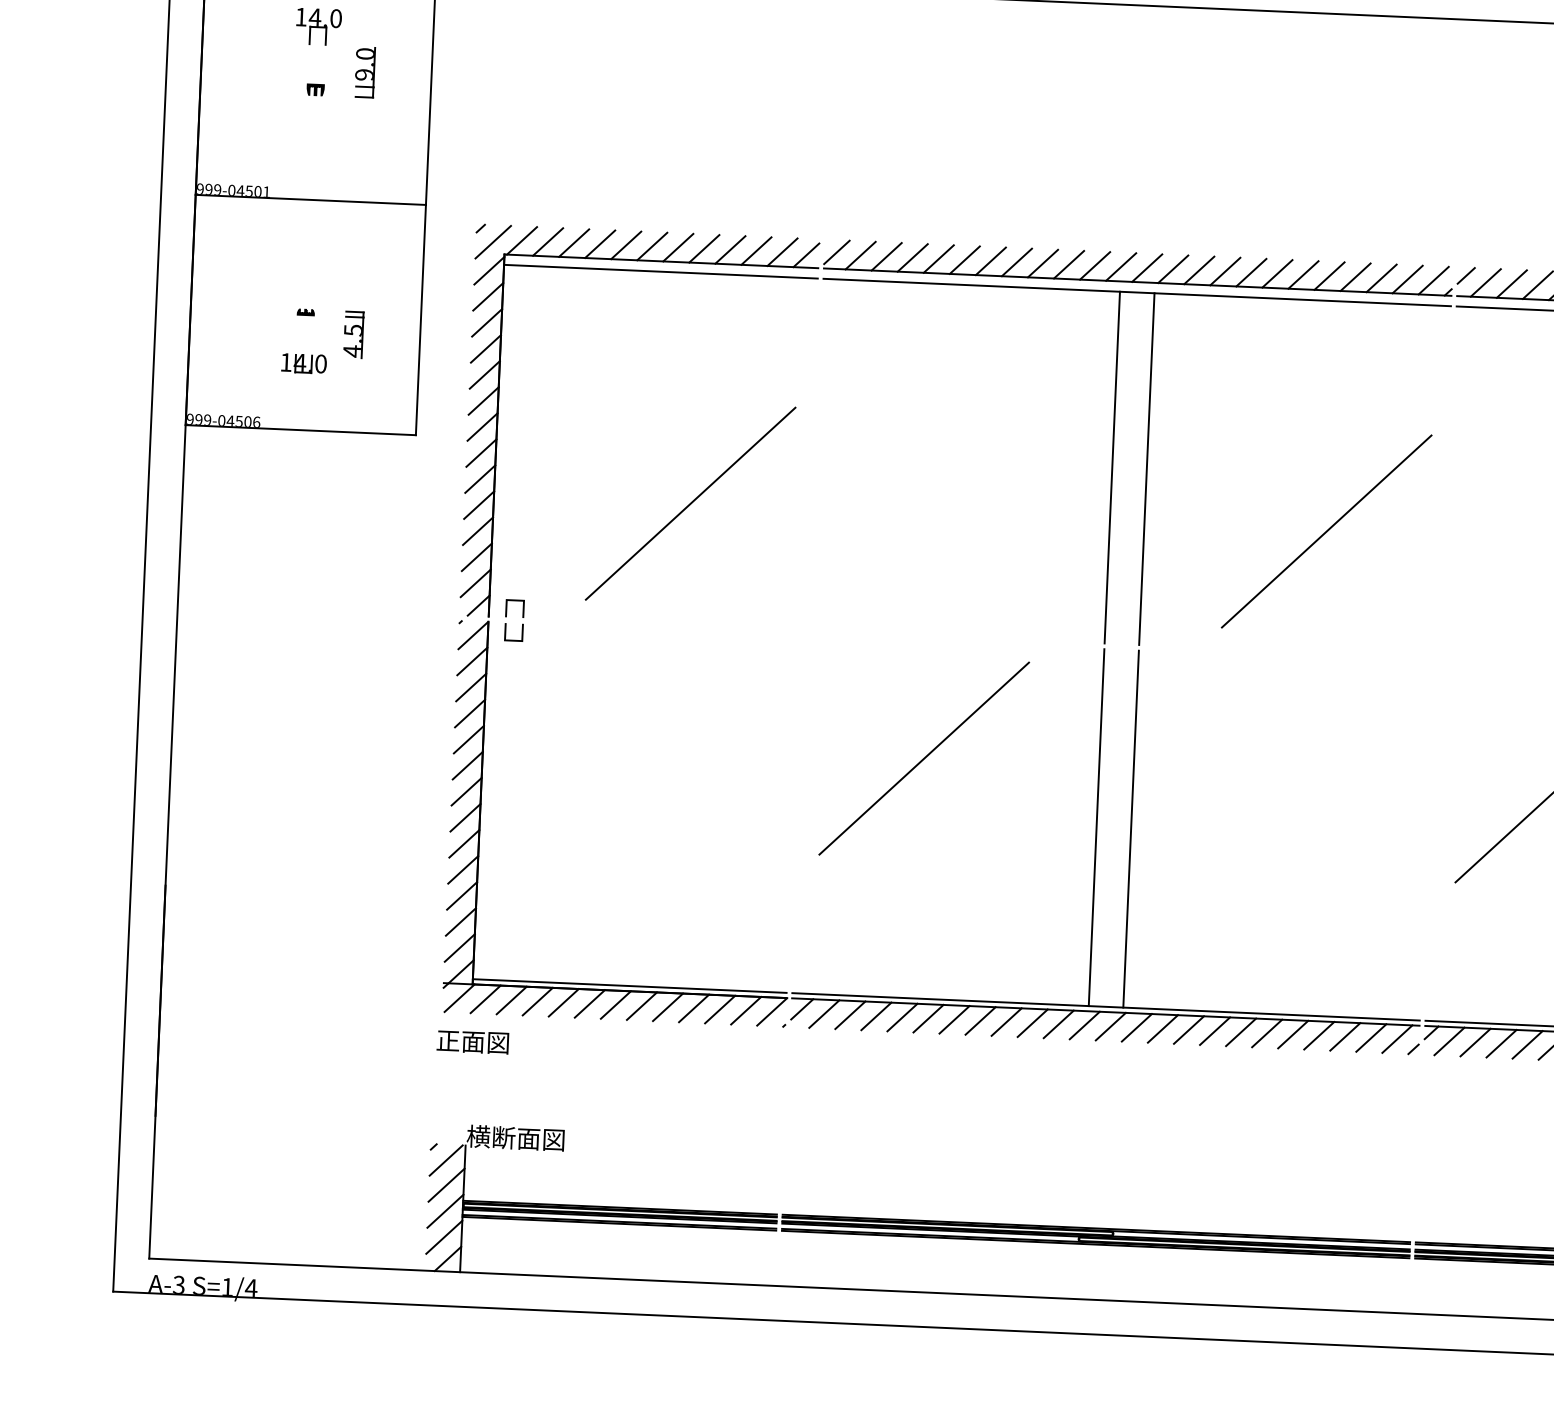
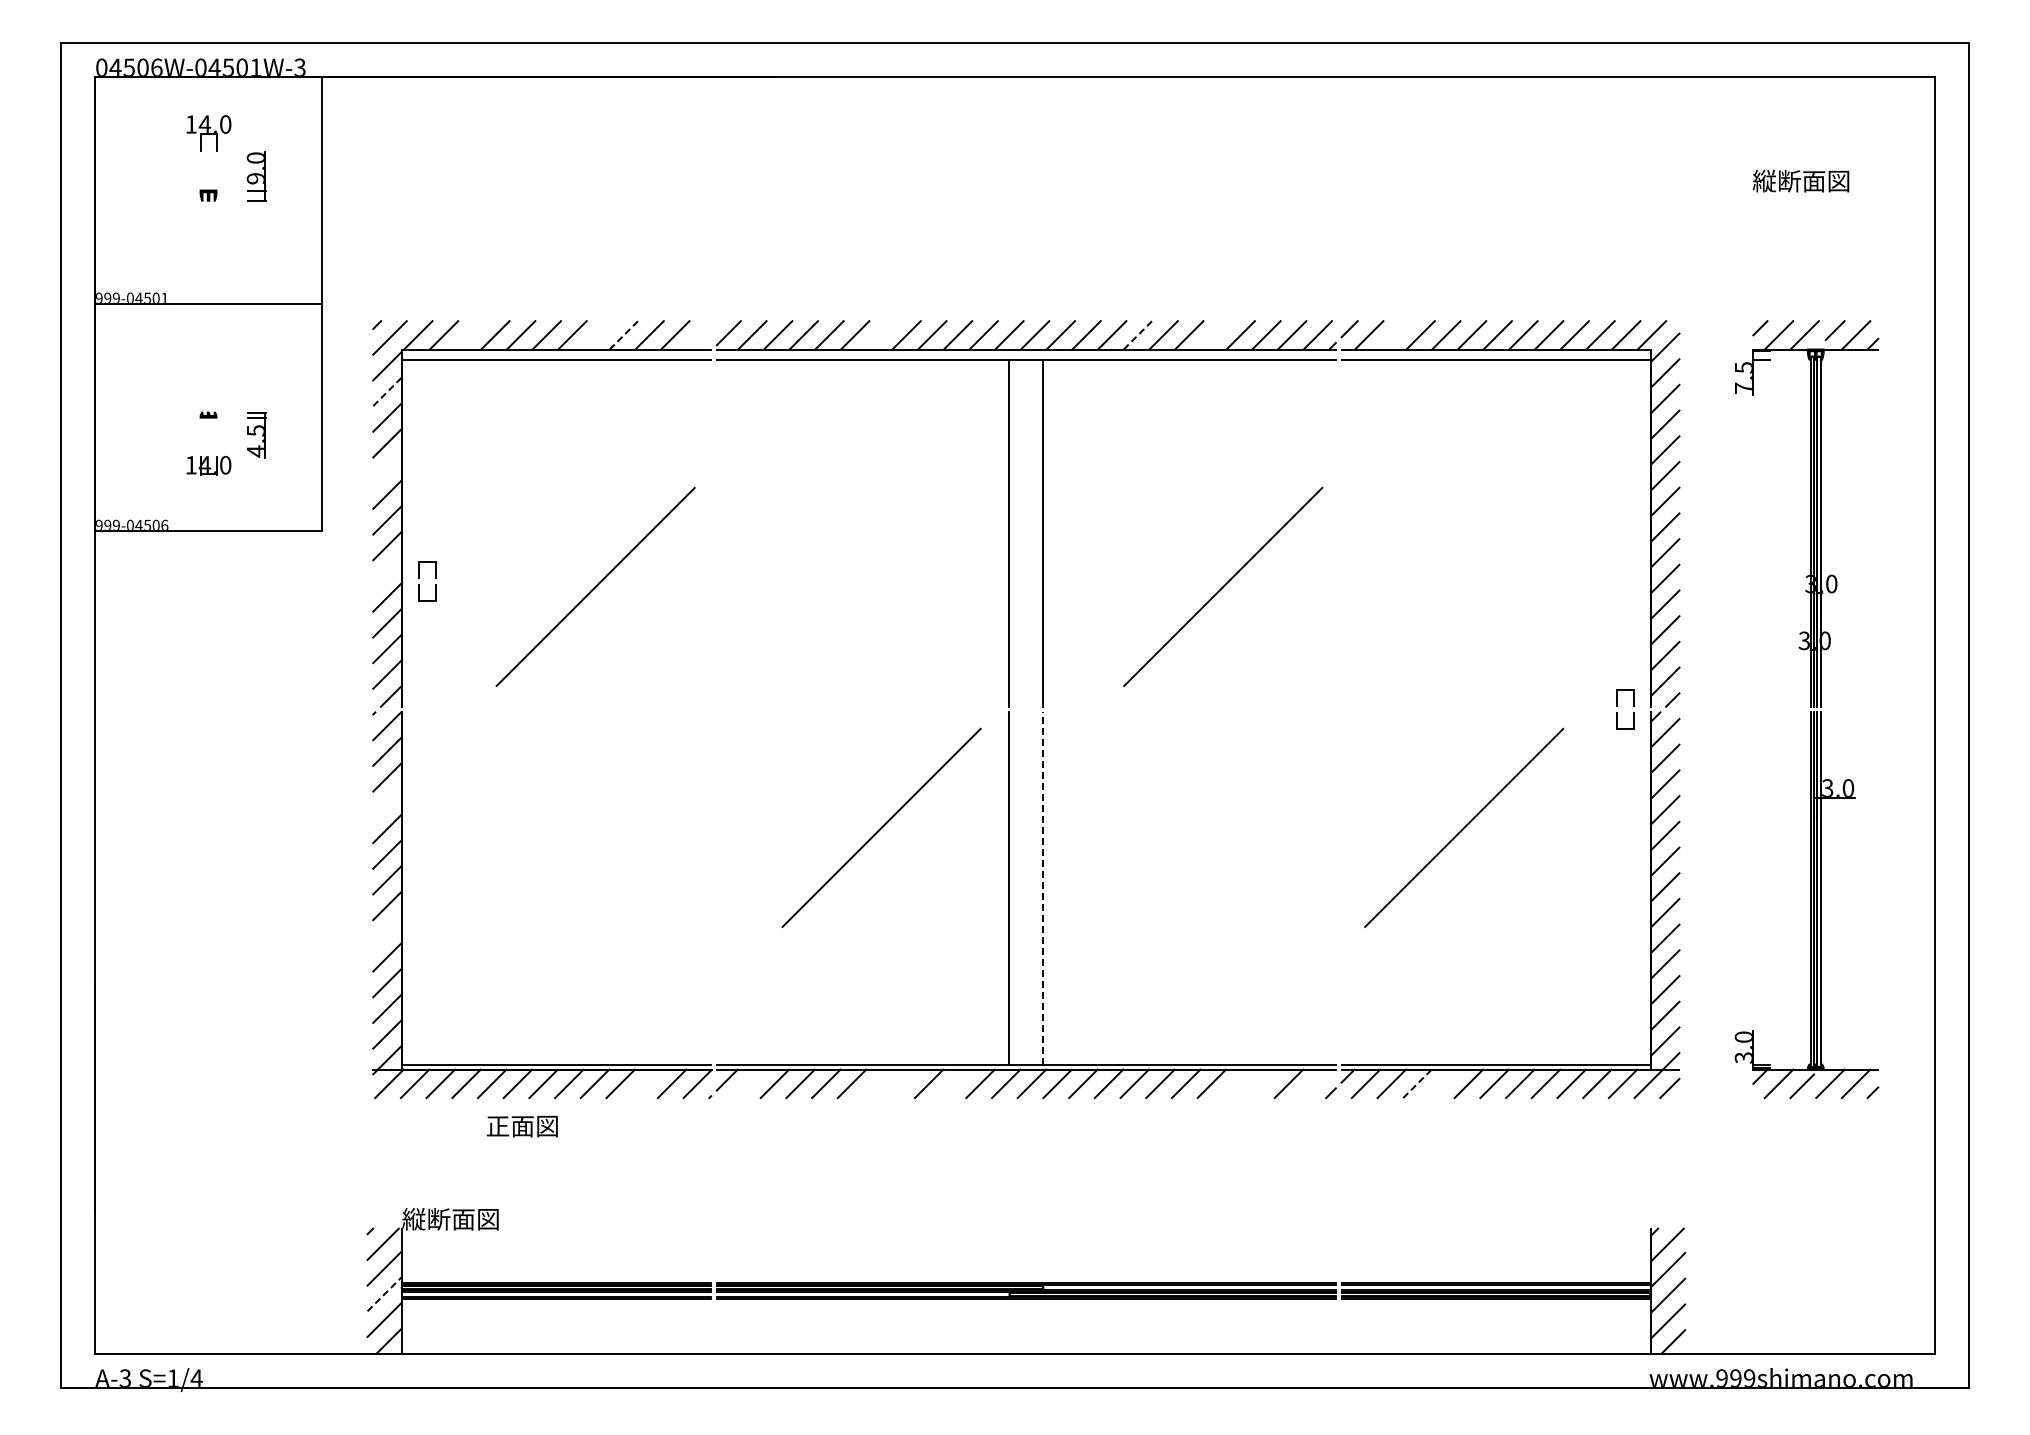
line: (573, 243) -> (469, 335), removed
line: (704, 248) -> (598, 335), removed
line: (731, 249) -> (624, 334), solid -> dashed
line: (805, 255) -> (698, 337), removed
line: (990, 261) -> (880, 335), removed
line: (1252, 271) -> (1138, 334), solid -> dashed
line: (1329, 276) -> (1214, 335), removed
line: (1511, 284) -> (1394, 335), removed
line: (488, 296) -> (387, 391), solid -> dashed
line: (484, 374) -> (387, 468), removed
line: (480, 478) -> (387, 571), removed
part: (506, 617) -> (419, 578), moved
line: (470, 712) -> (387, 802), removed
line: (924, 758) -> (881, 827), moved
line: (1131, 828) -> (1043, 887), solid -> dashed
line: (464, 843) -> (387, 931), removed
line: (720, 1009) -> (646, 1083), removed
line: (824, 1013) -> (749, 1083), removed
line: (954, 1019) -> (877, 1083), removed
line: (980, 1020) -> (903, 1083), removed
line: (1032, 1022) -> (954, 1083), removed
line: (1319, 1035) -> (1237, 1083), removed
line: (1345, 1036) -> (1263, 1083), removed
line: (1397, 1038) -> (1314, 1083), removed
text: (472, 1042) -> (521, 1126), moved
line: (1501, 1043) -> (1417, 1083), solid -> dashed
line: (1526, 1044) -> (1442, 1083), removed
text: (478, 1135) -> (413, 1218), 横断面図 -> 縦断面図
line: (445, 1210) -> (384, 1293), solid -> dashed

